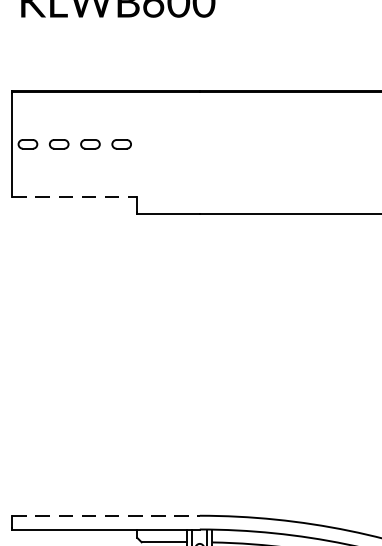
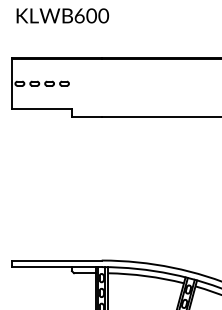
line: (75, 198) -> (42, 109), dashed -> solid
line: (106, 515) -> (57, 260), dashed -> solid

